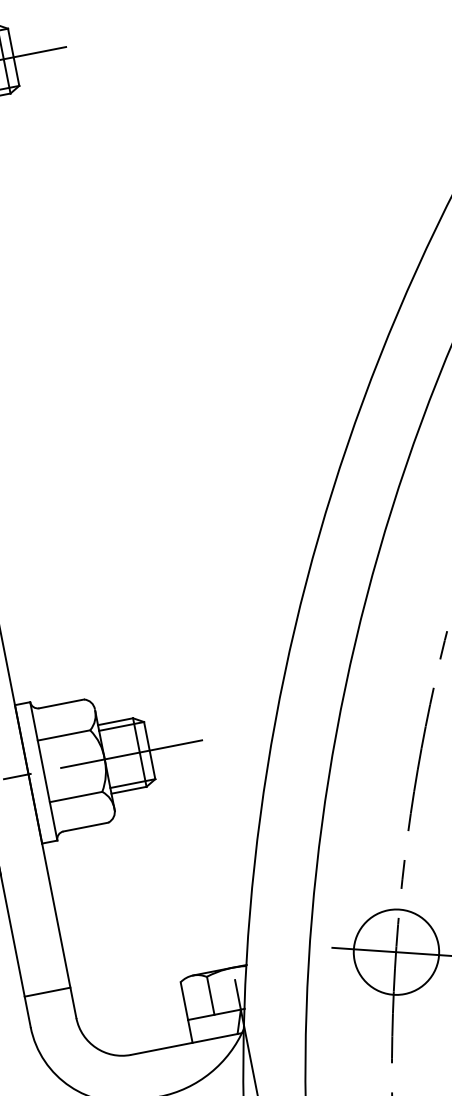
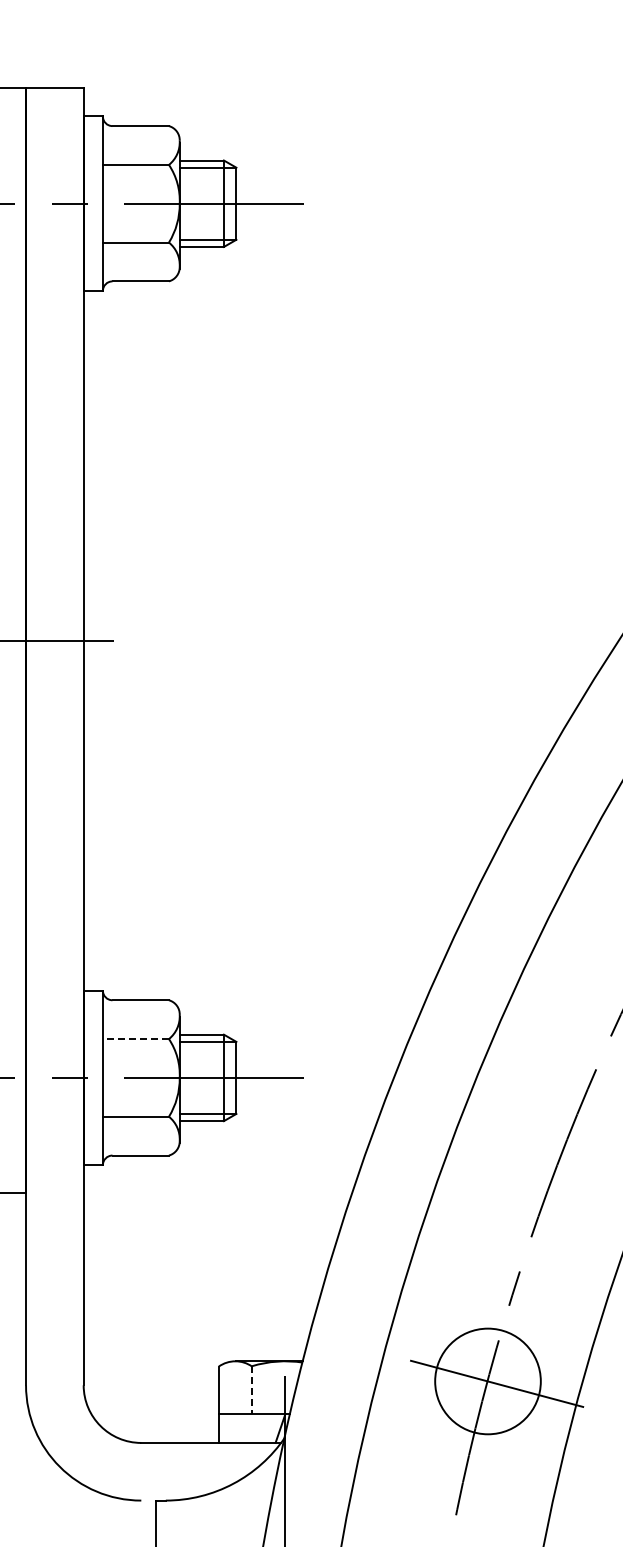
line: (63, 735) -> (135, 1039), solid -> dashed
line: (47, 991) -> (54, 1346), removed
line: (211, 996) -> (252, 1390), solid -> dashed

